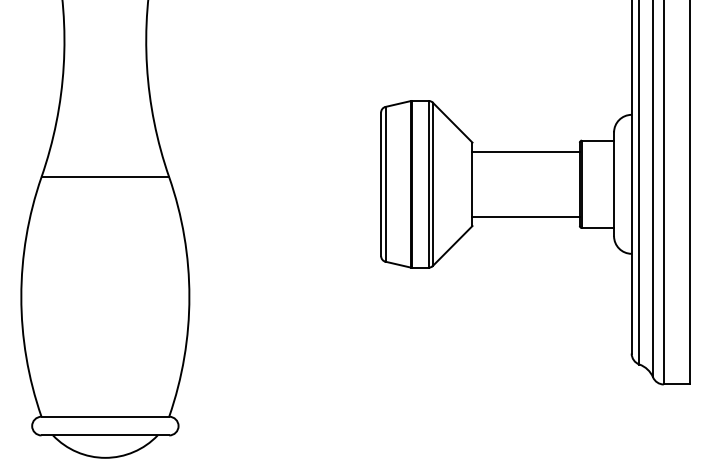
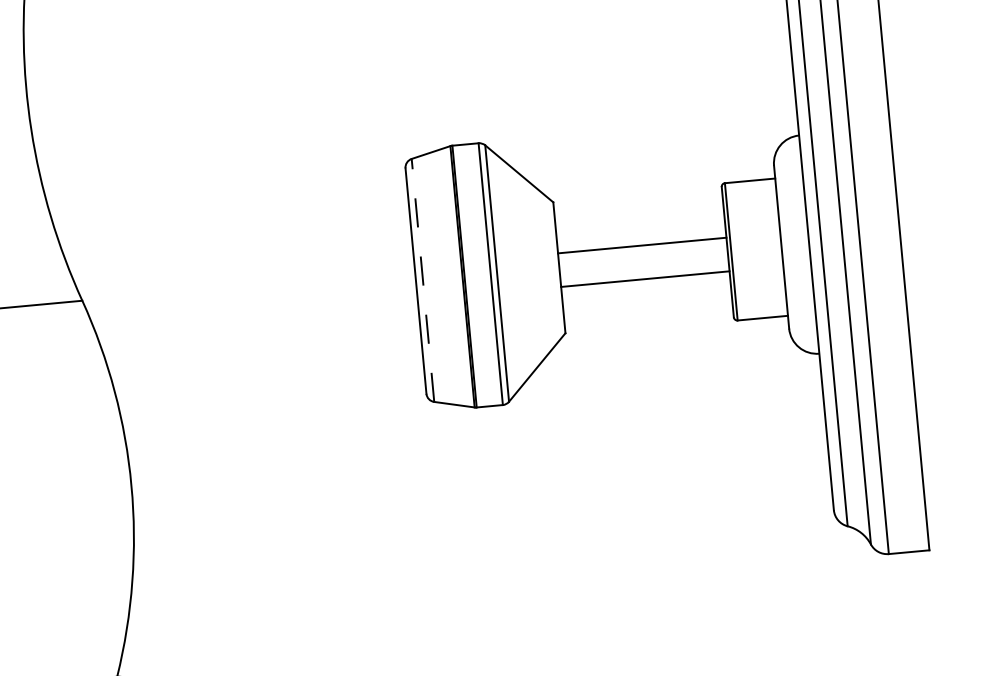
line: (525, 151) -> (644, 279), moved
line: (385, 183) -> (422, 279), solid -> dashed
line: (525, 217) -> (641, 246), moved

